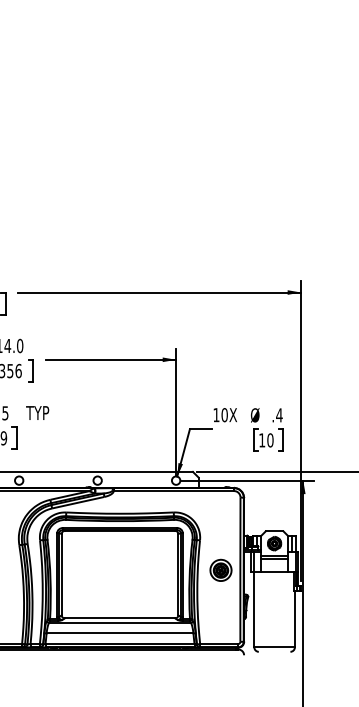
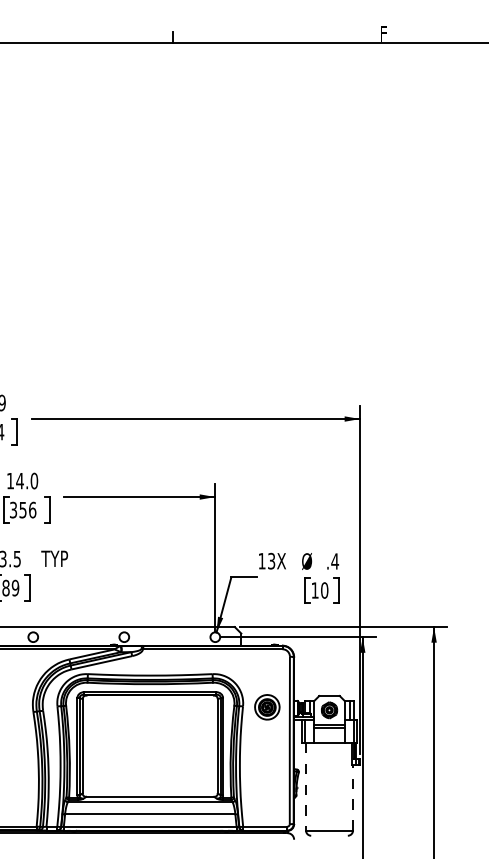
text: (224, 415) -> (271, 561), 10X -> 13X
part: (221, 570) -> (267, 707), moved
line: (253, 609) -> (305, 786), solid -> dashed
line: (295, 618) -> (353, 797), solid -> dashed

